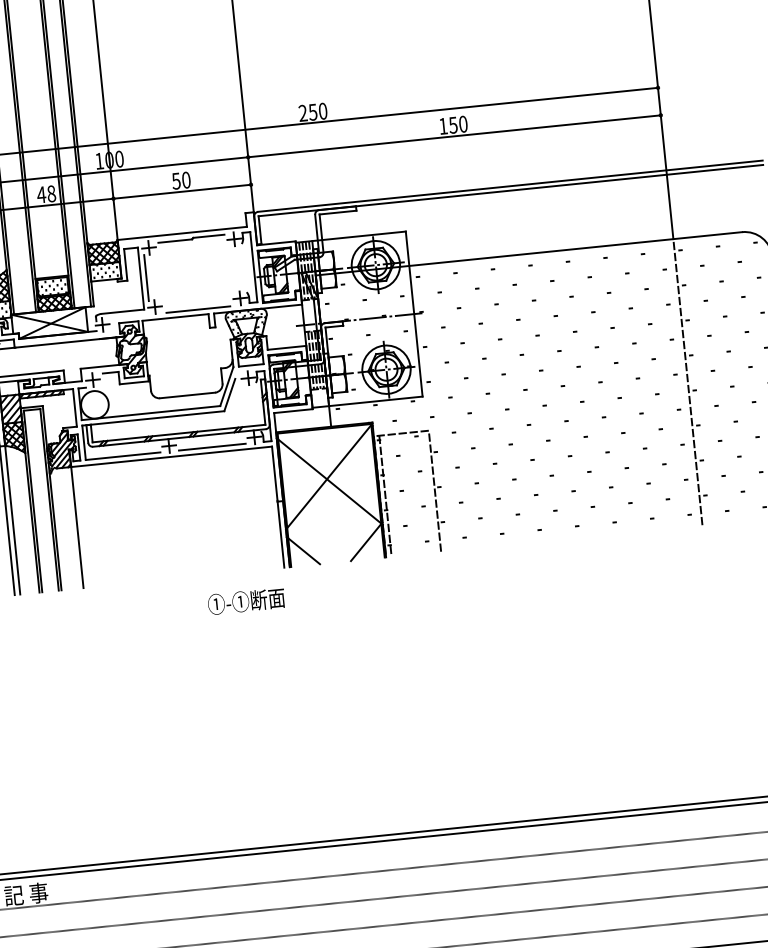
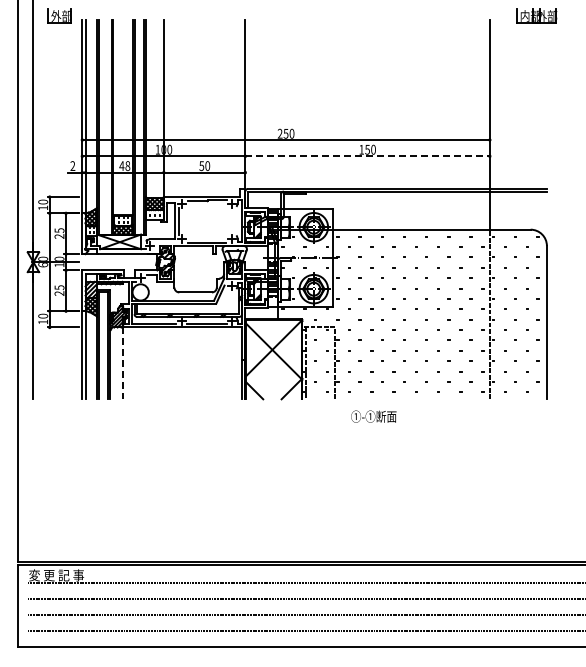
line: (456, 136) -> (368, 156), solid -> dashed
line: (78, 527) -> (123, 363), solid -> dashed
text: (245, 601) -> (373, 416), moved

